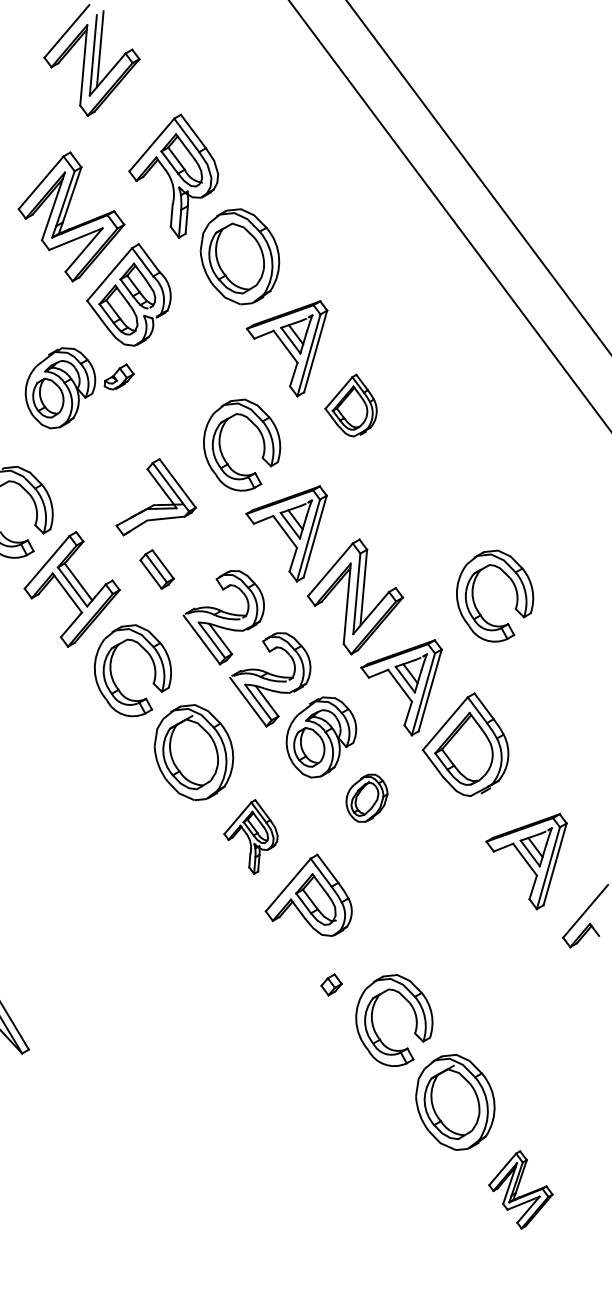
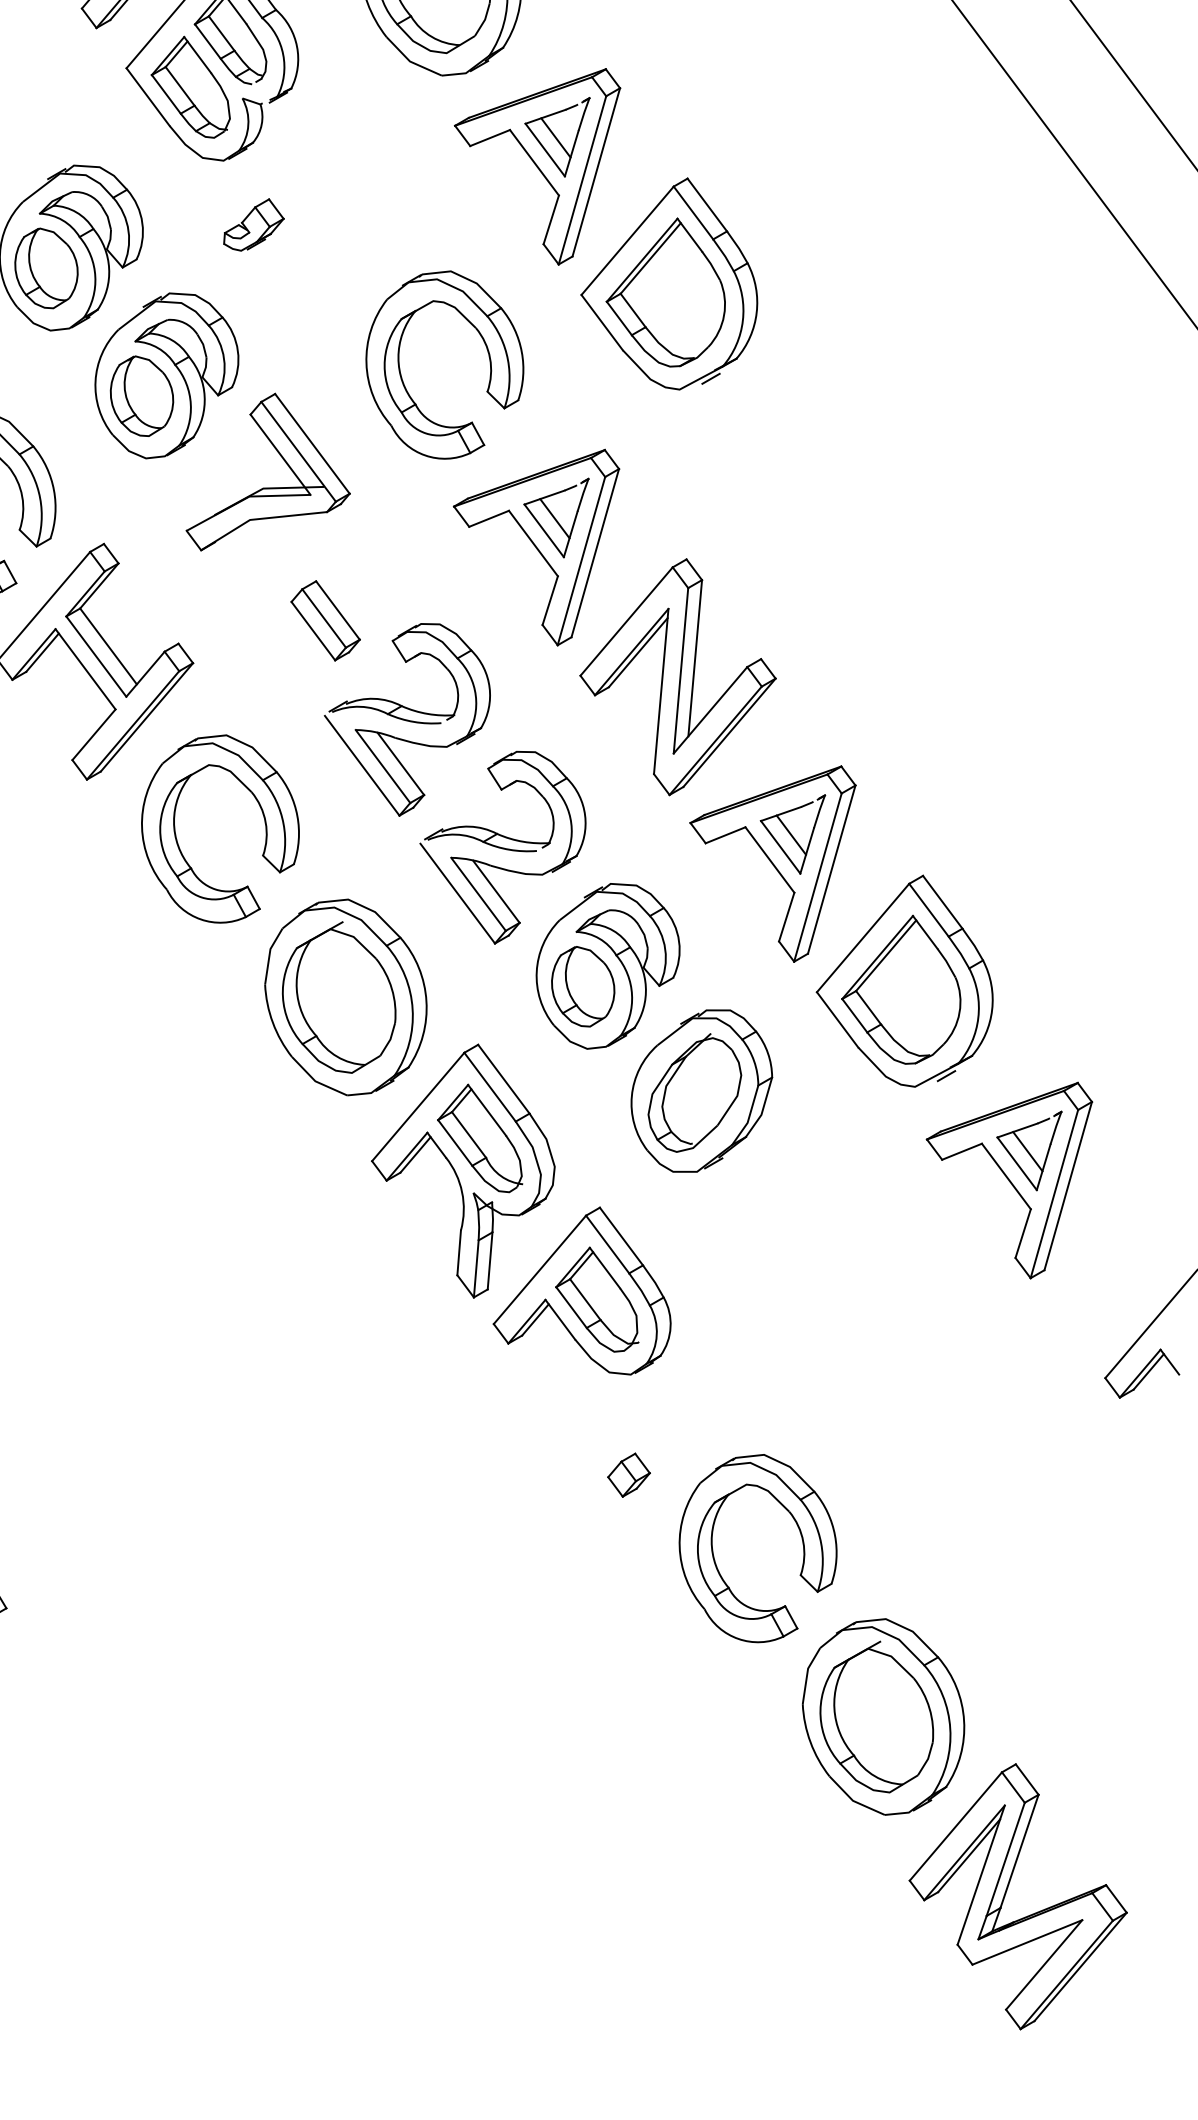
part: (118, 376) -> (252, 223), moved
part: (350, 405) -> (667, 283), size x1.67
part: (106, 450) -> (166, 376), added
part: (156, 569) -> (324, 620), moved
part: (514, 588) -> (1005, 659), removed
part: (366, 798) -> (700, 1091), size x1.67
part: (250, 836) -> (462, 1169), size x1.67
part: (526, 861) -> (1009, 1180), moved
part: (520, 1189) -> (1017, 1896), size x1.67

